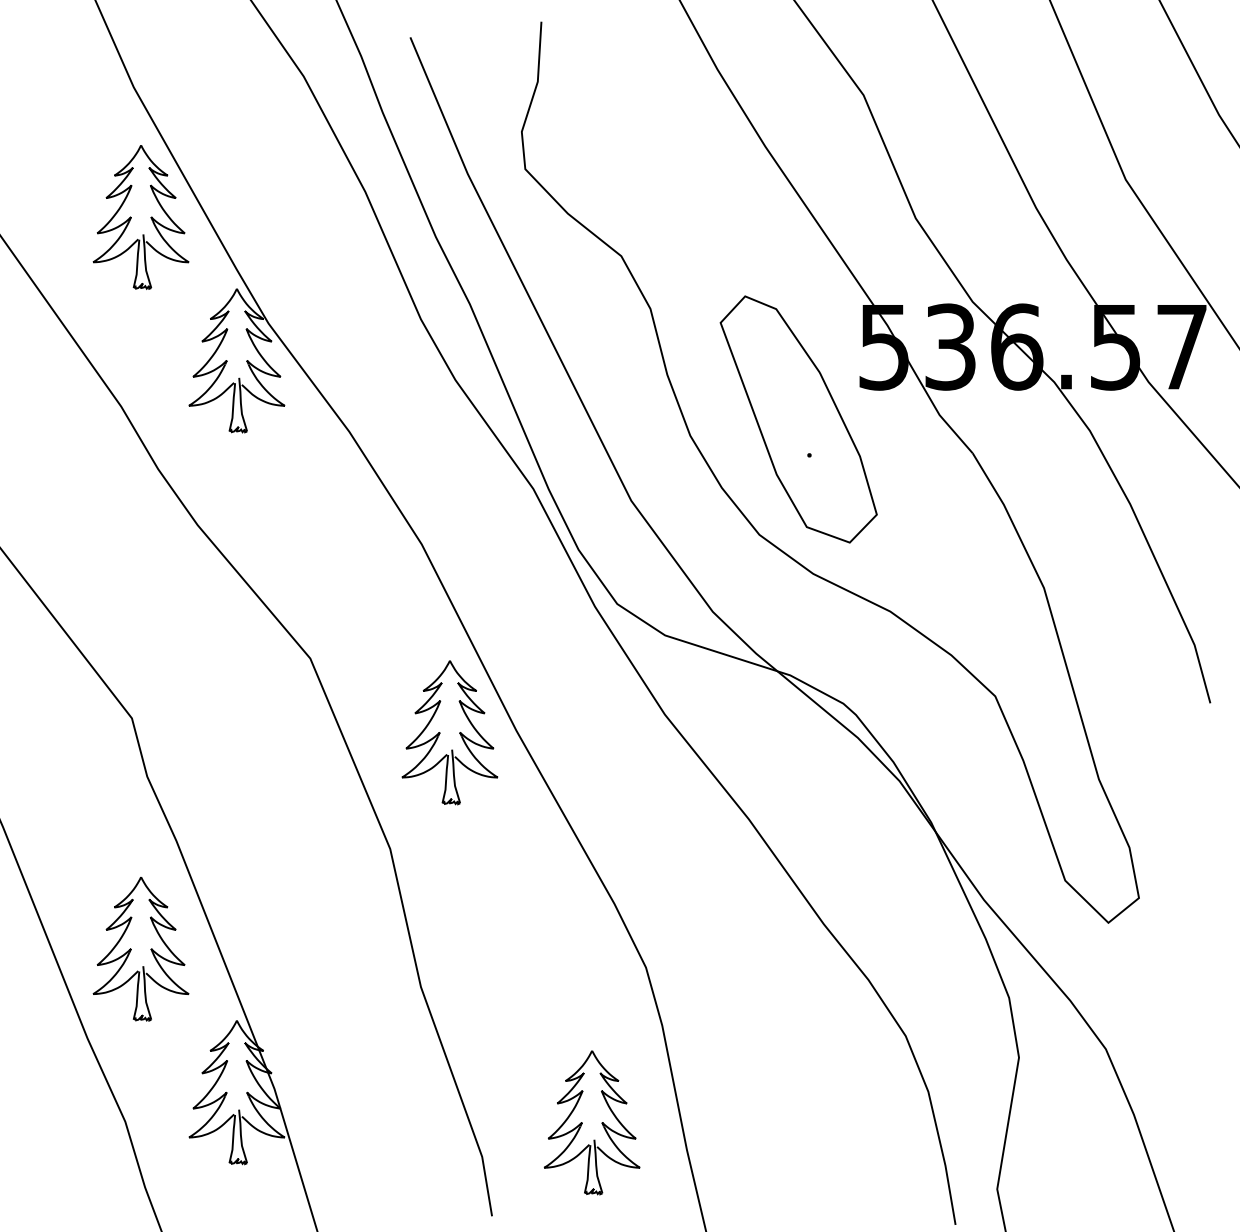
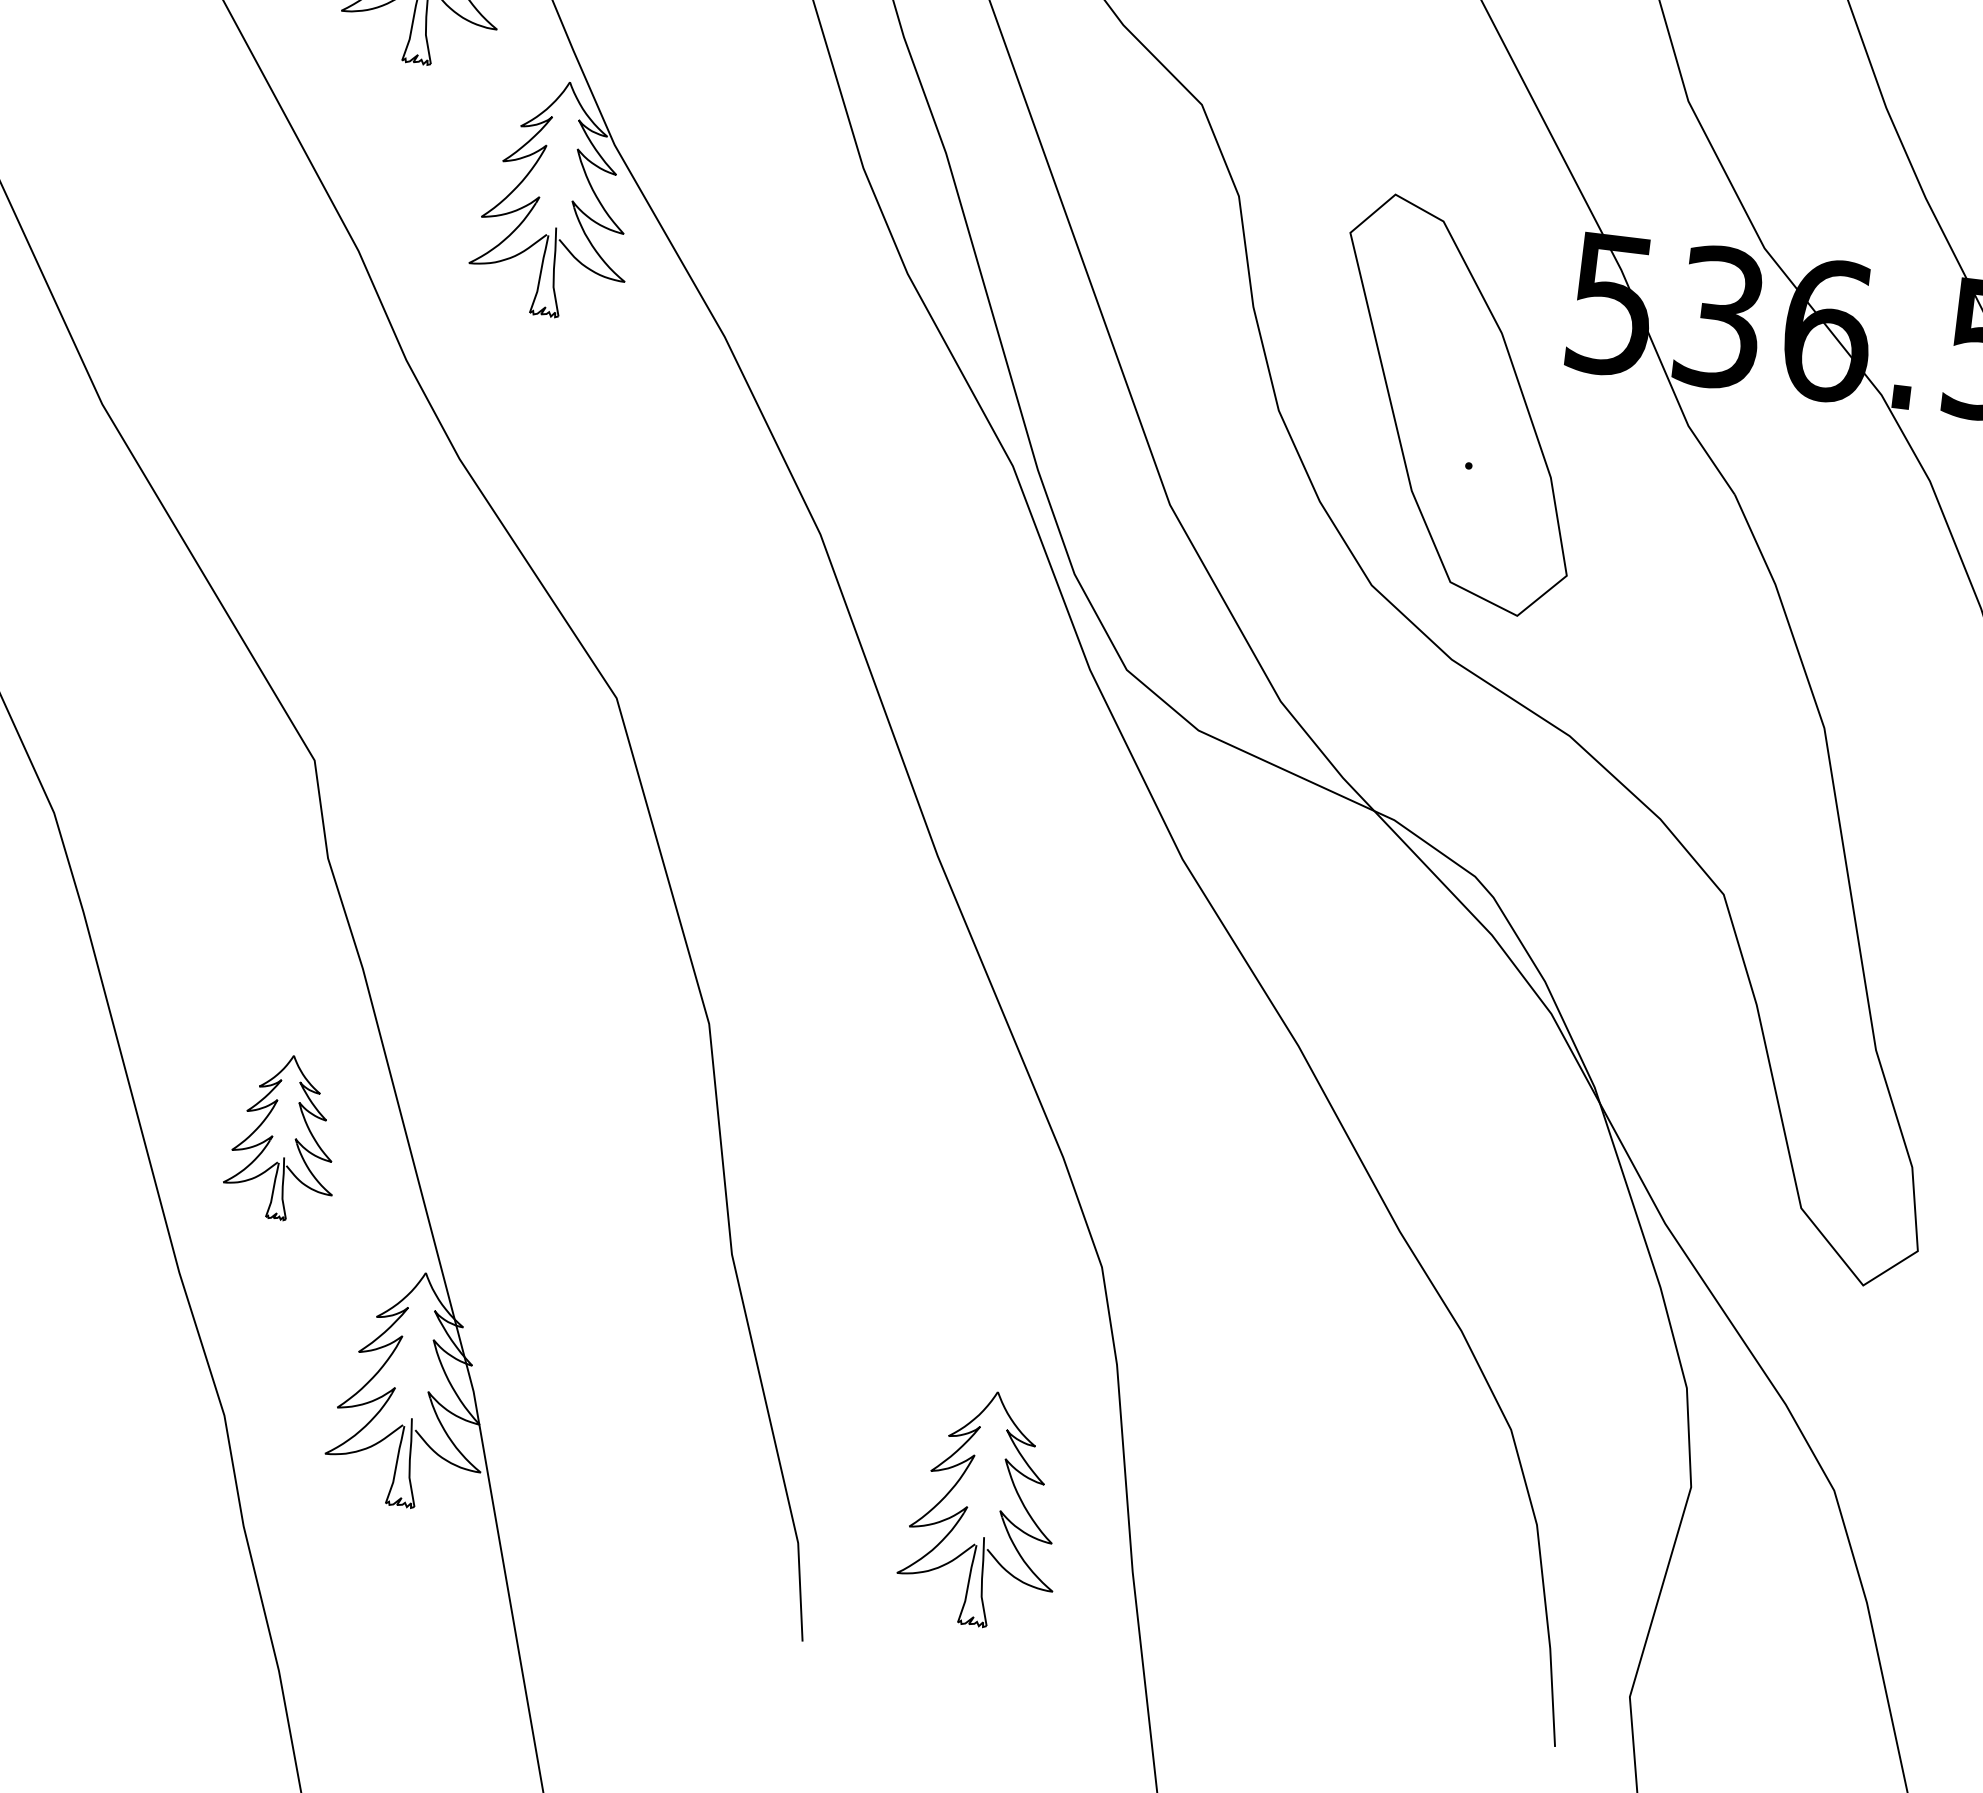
part: (449, 732) -> (828, 846), removed
part: (140, 948) -> (283, 1136), size x0.7

